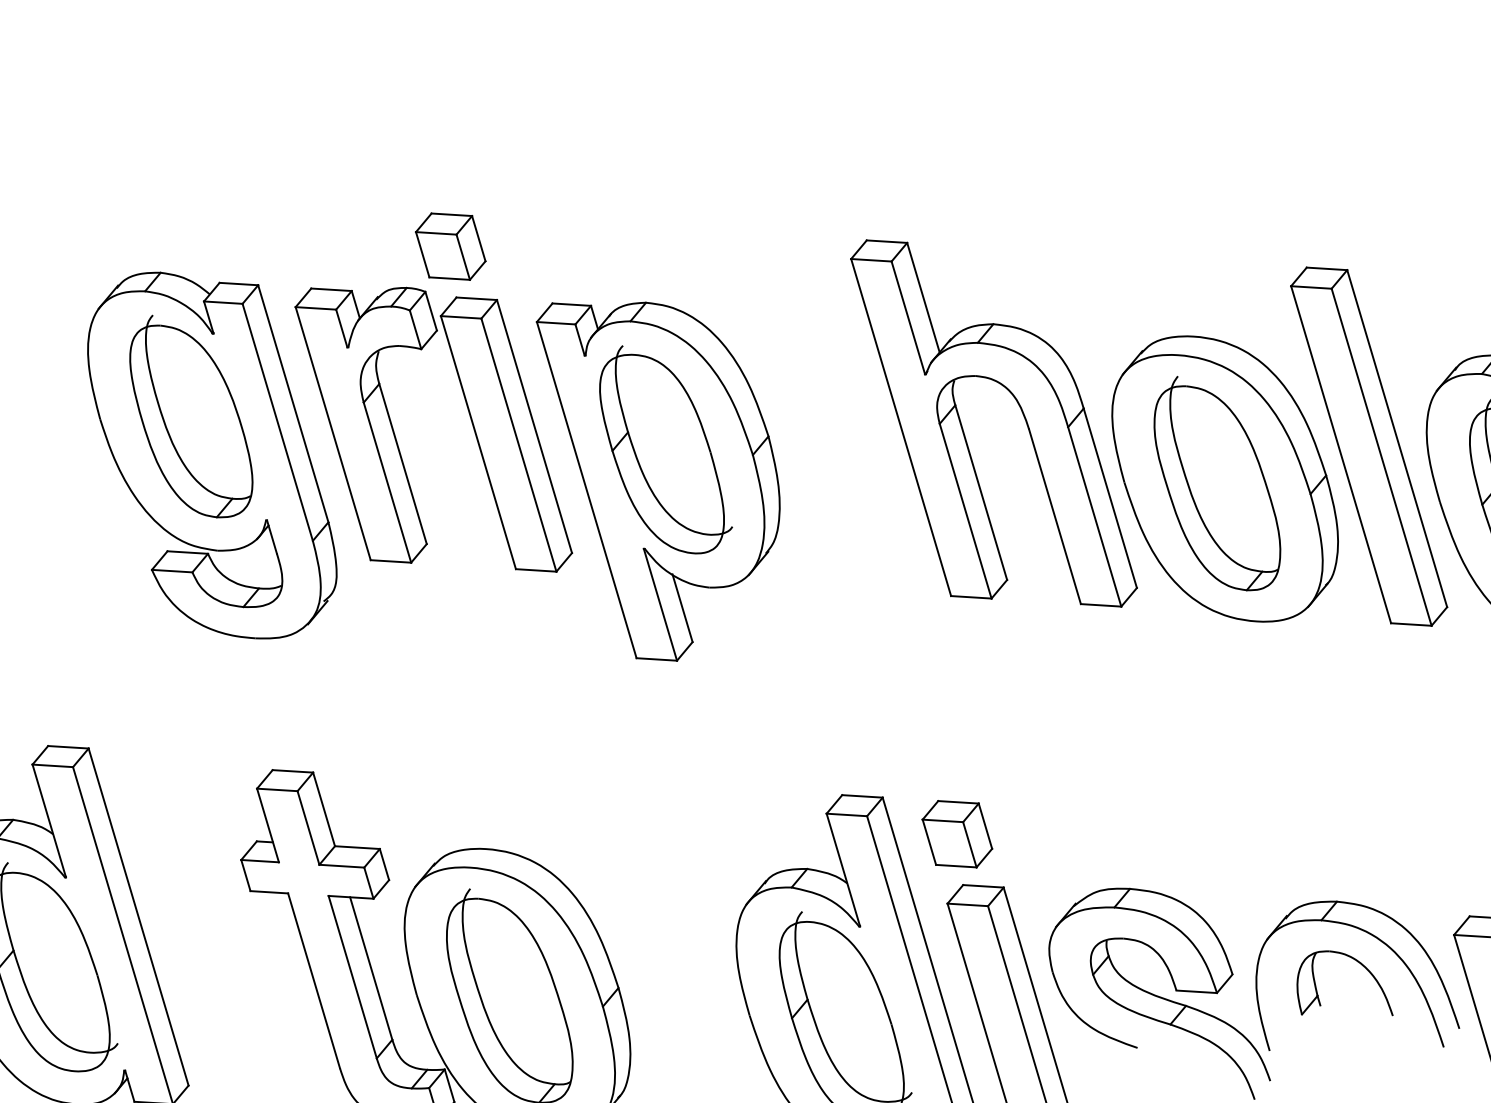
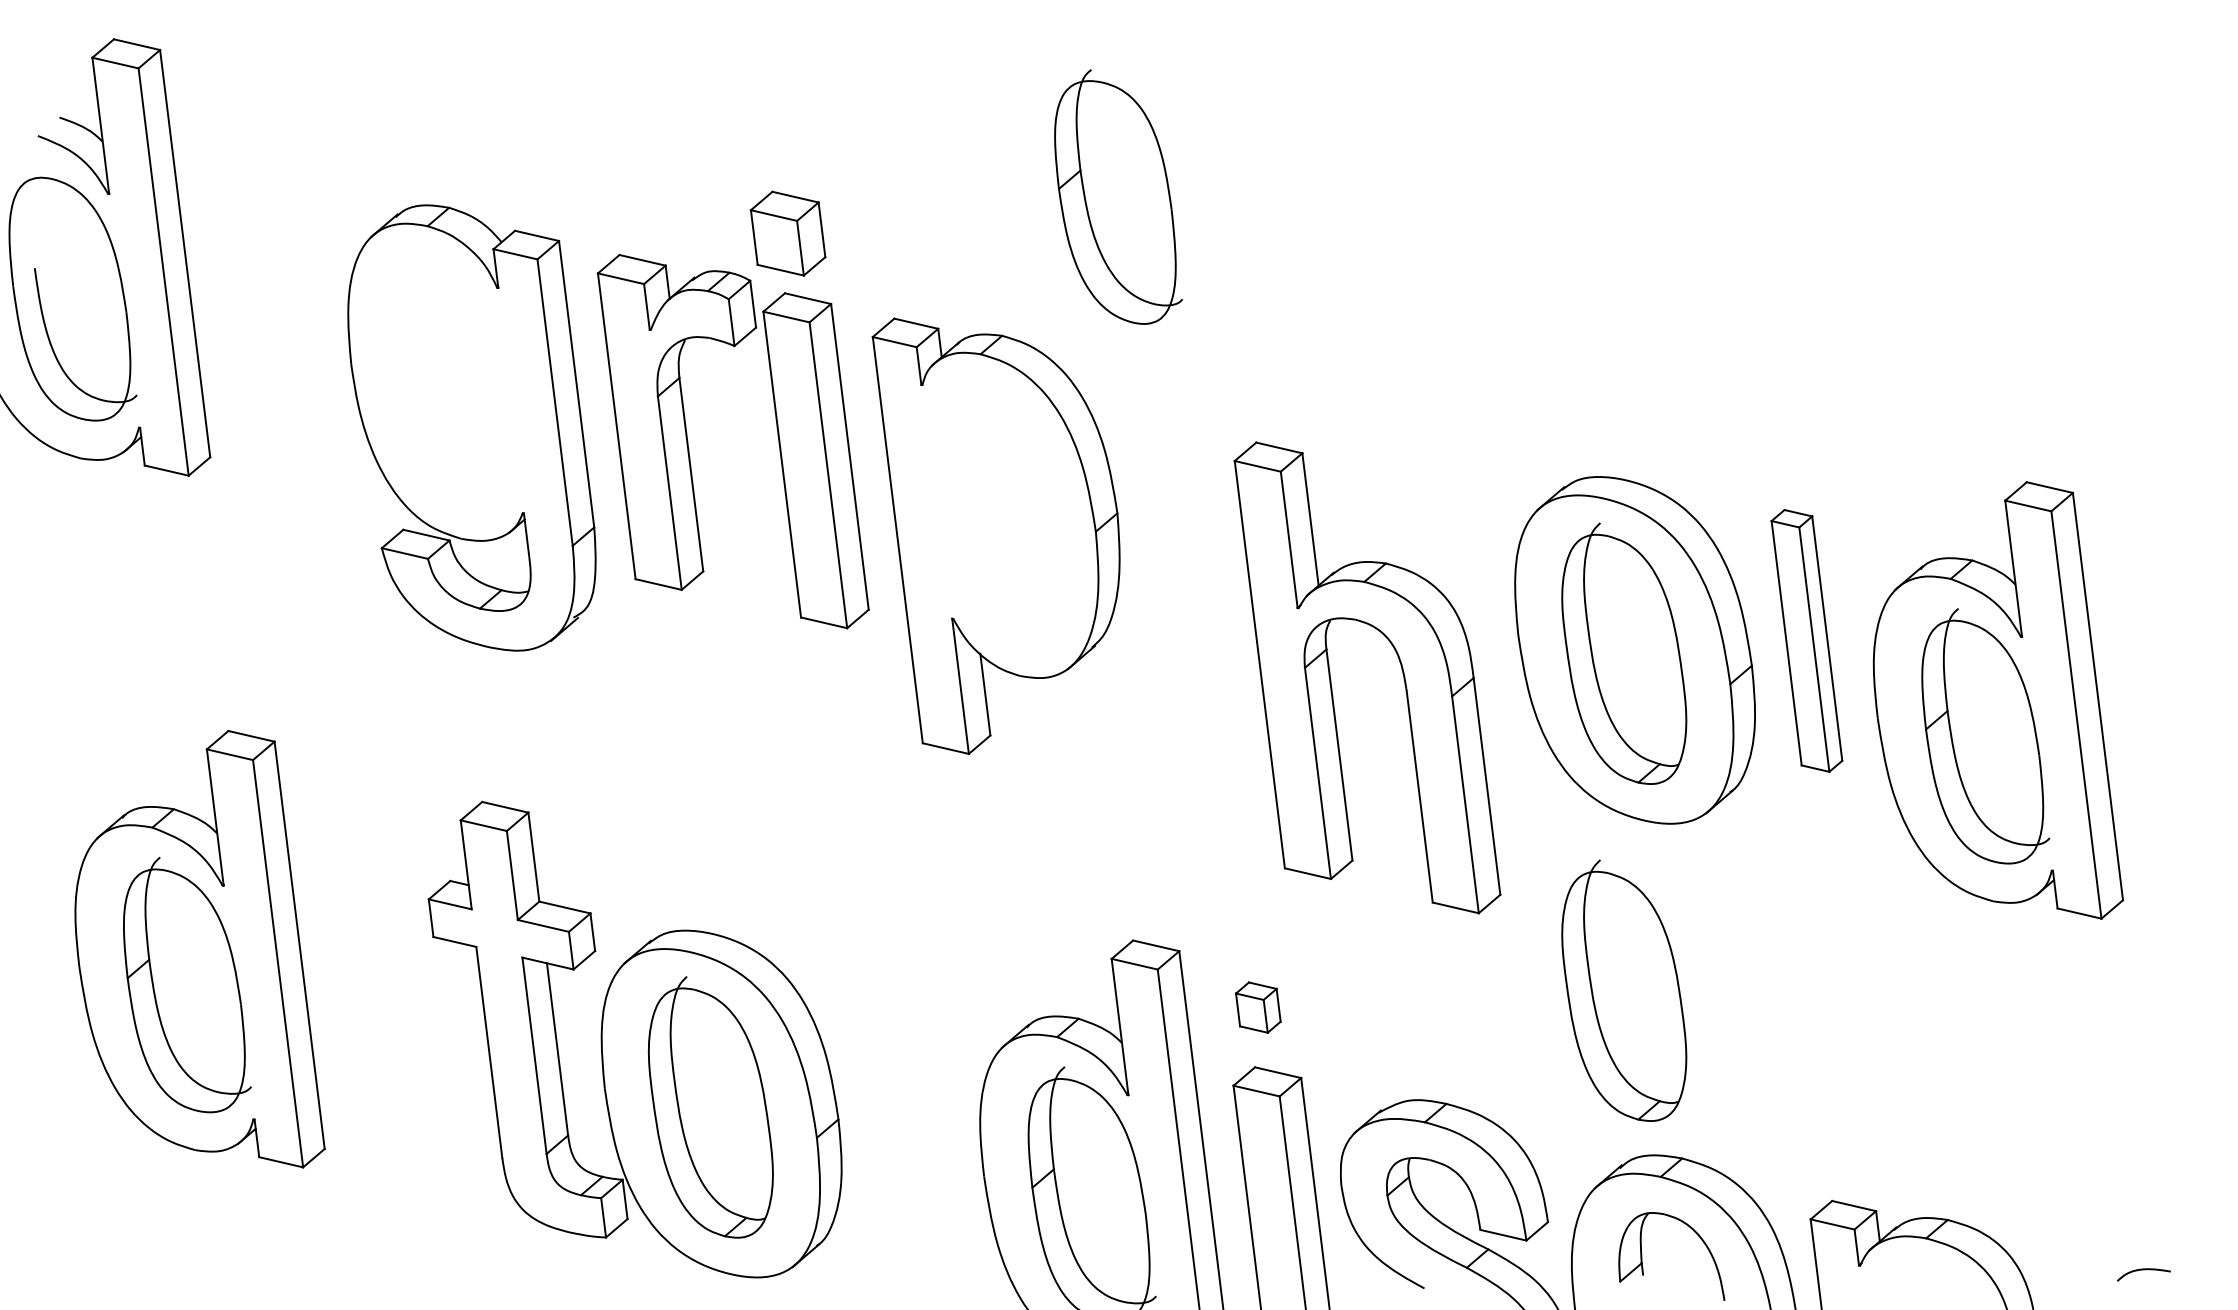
part: (1021, 411) -> (1401, 669), moved
part: (190, 416) -> (455, 378), removed
part: (1368, 446) -> (1806, 640), size x0.6
part: (663, 448) -> (1118, 196), moved
part: (1264, 767) -> (1624, 990), added
part: (957, 834) -> (1258, 1007), size x0.6

